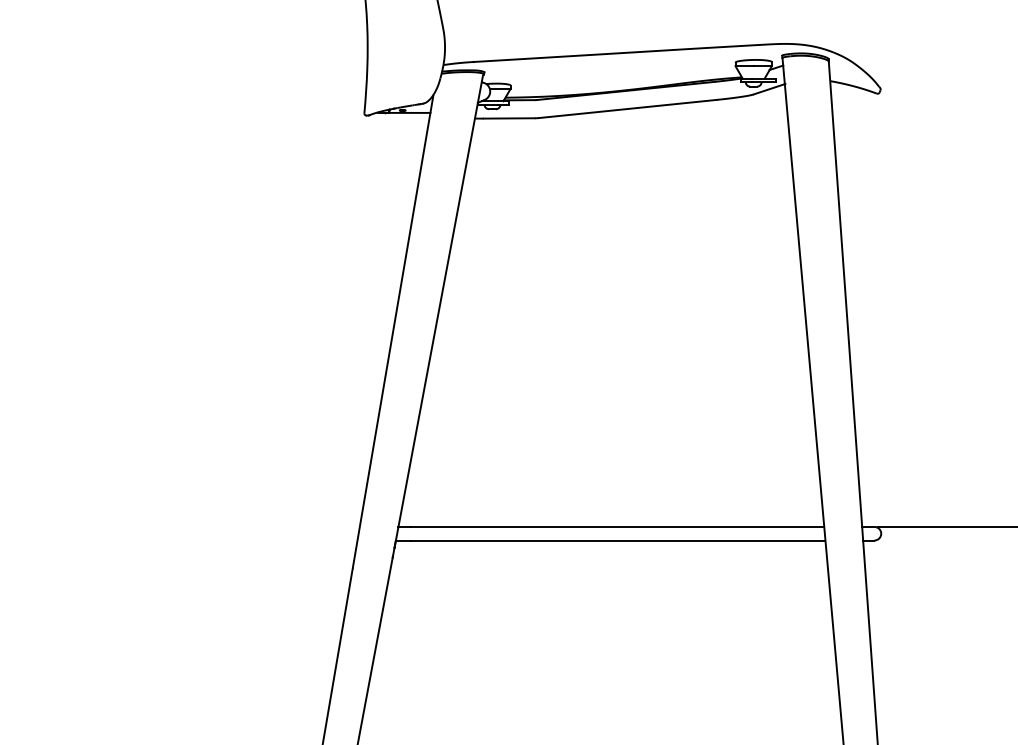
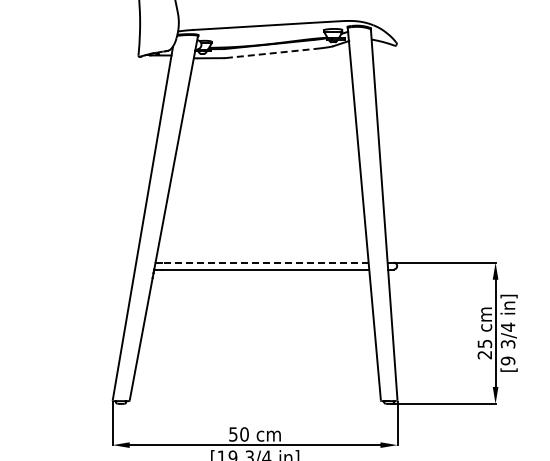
line: (628, 108) -> (270, 53), solid -> dashed
line: (616, 526) -> (264, 262), solid -> dashed

